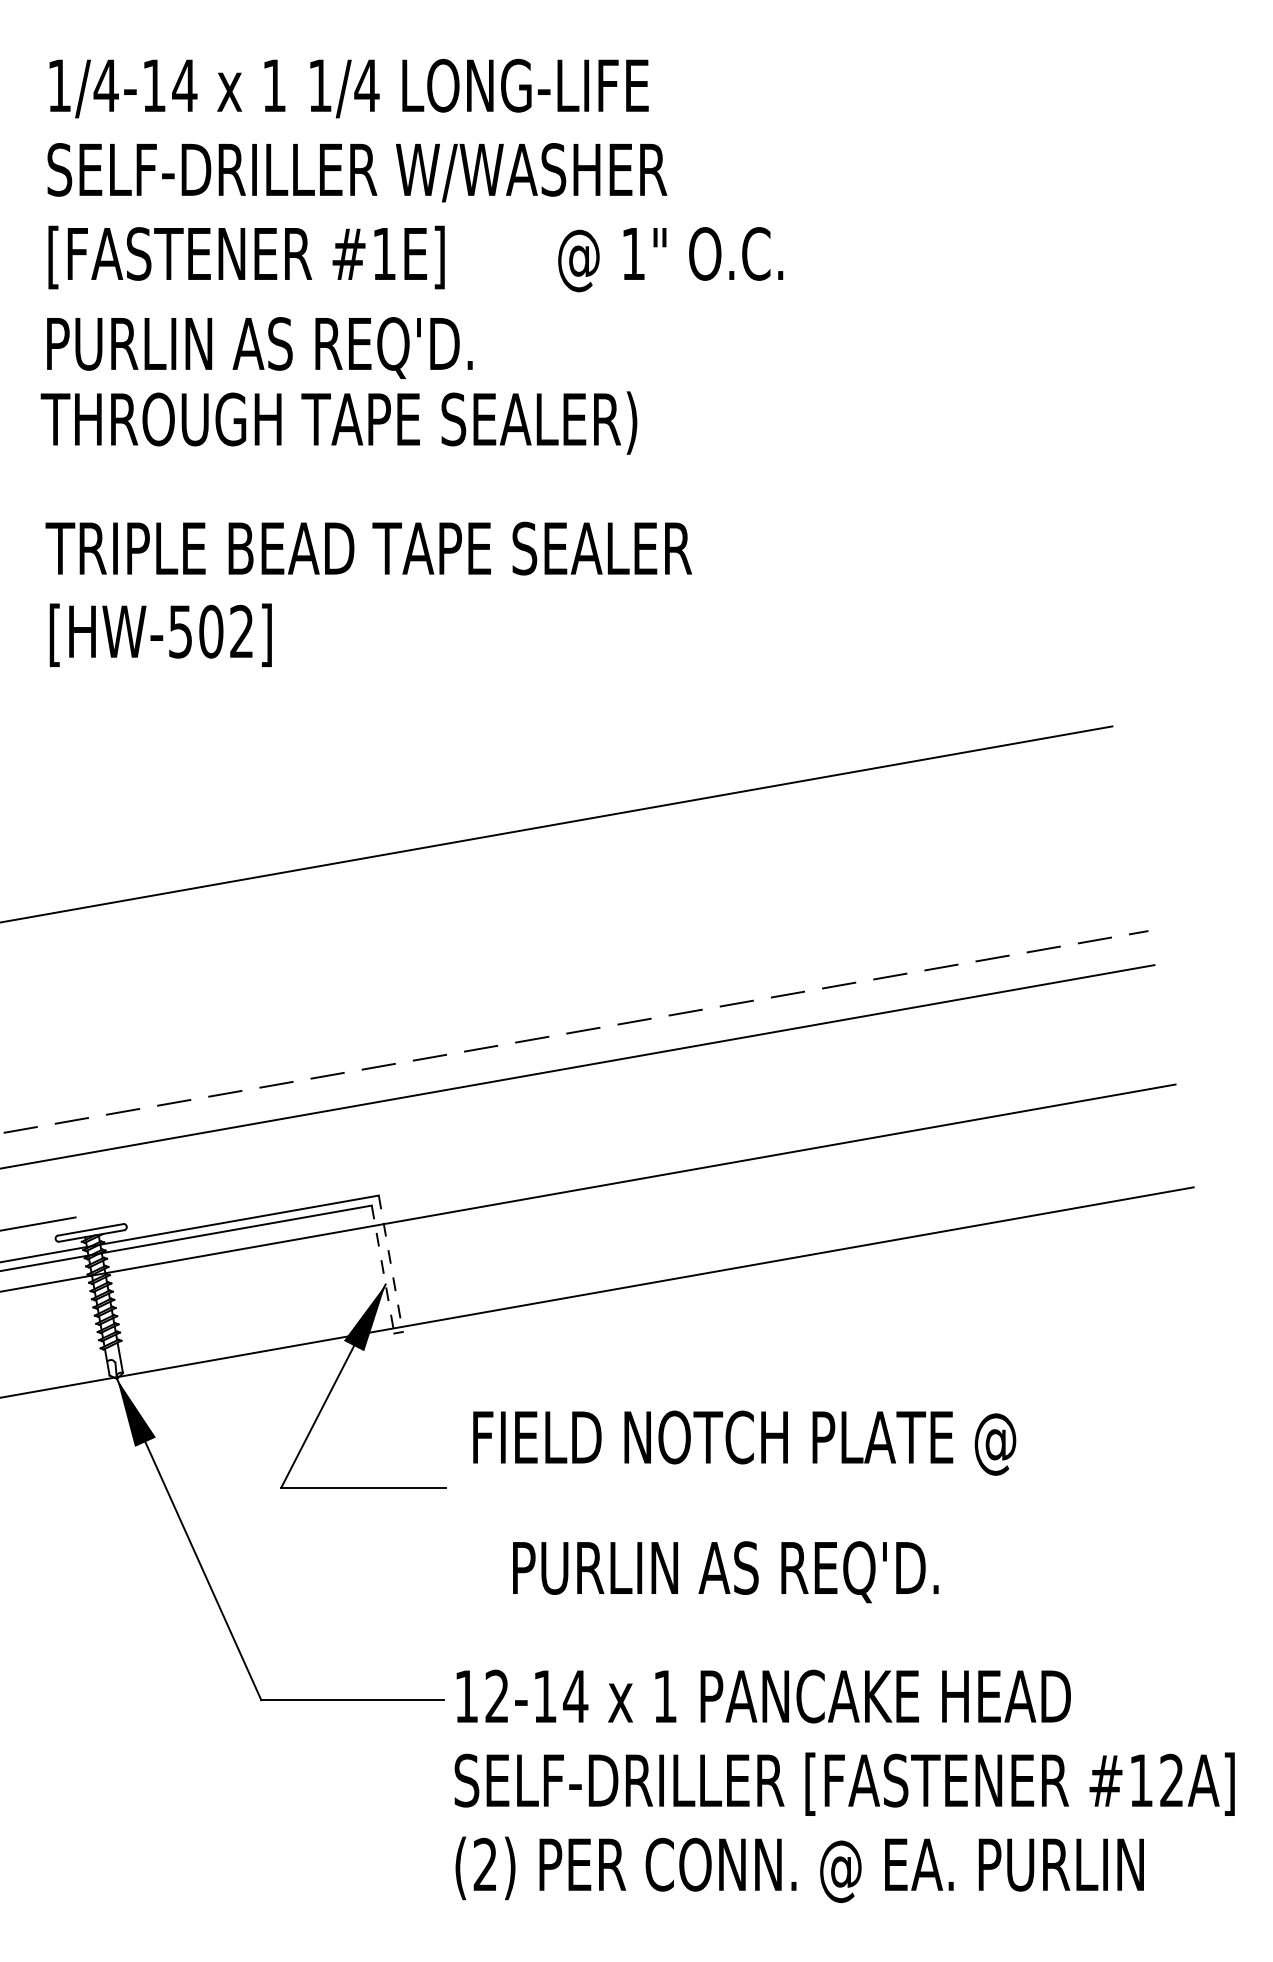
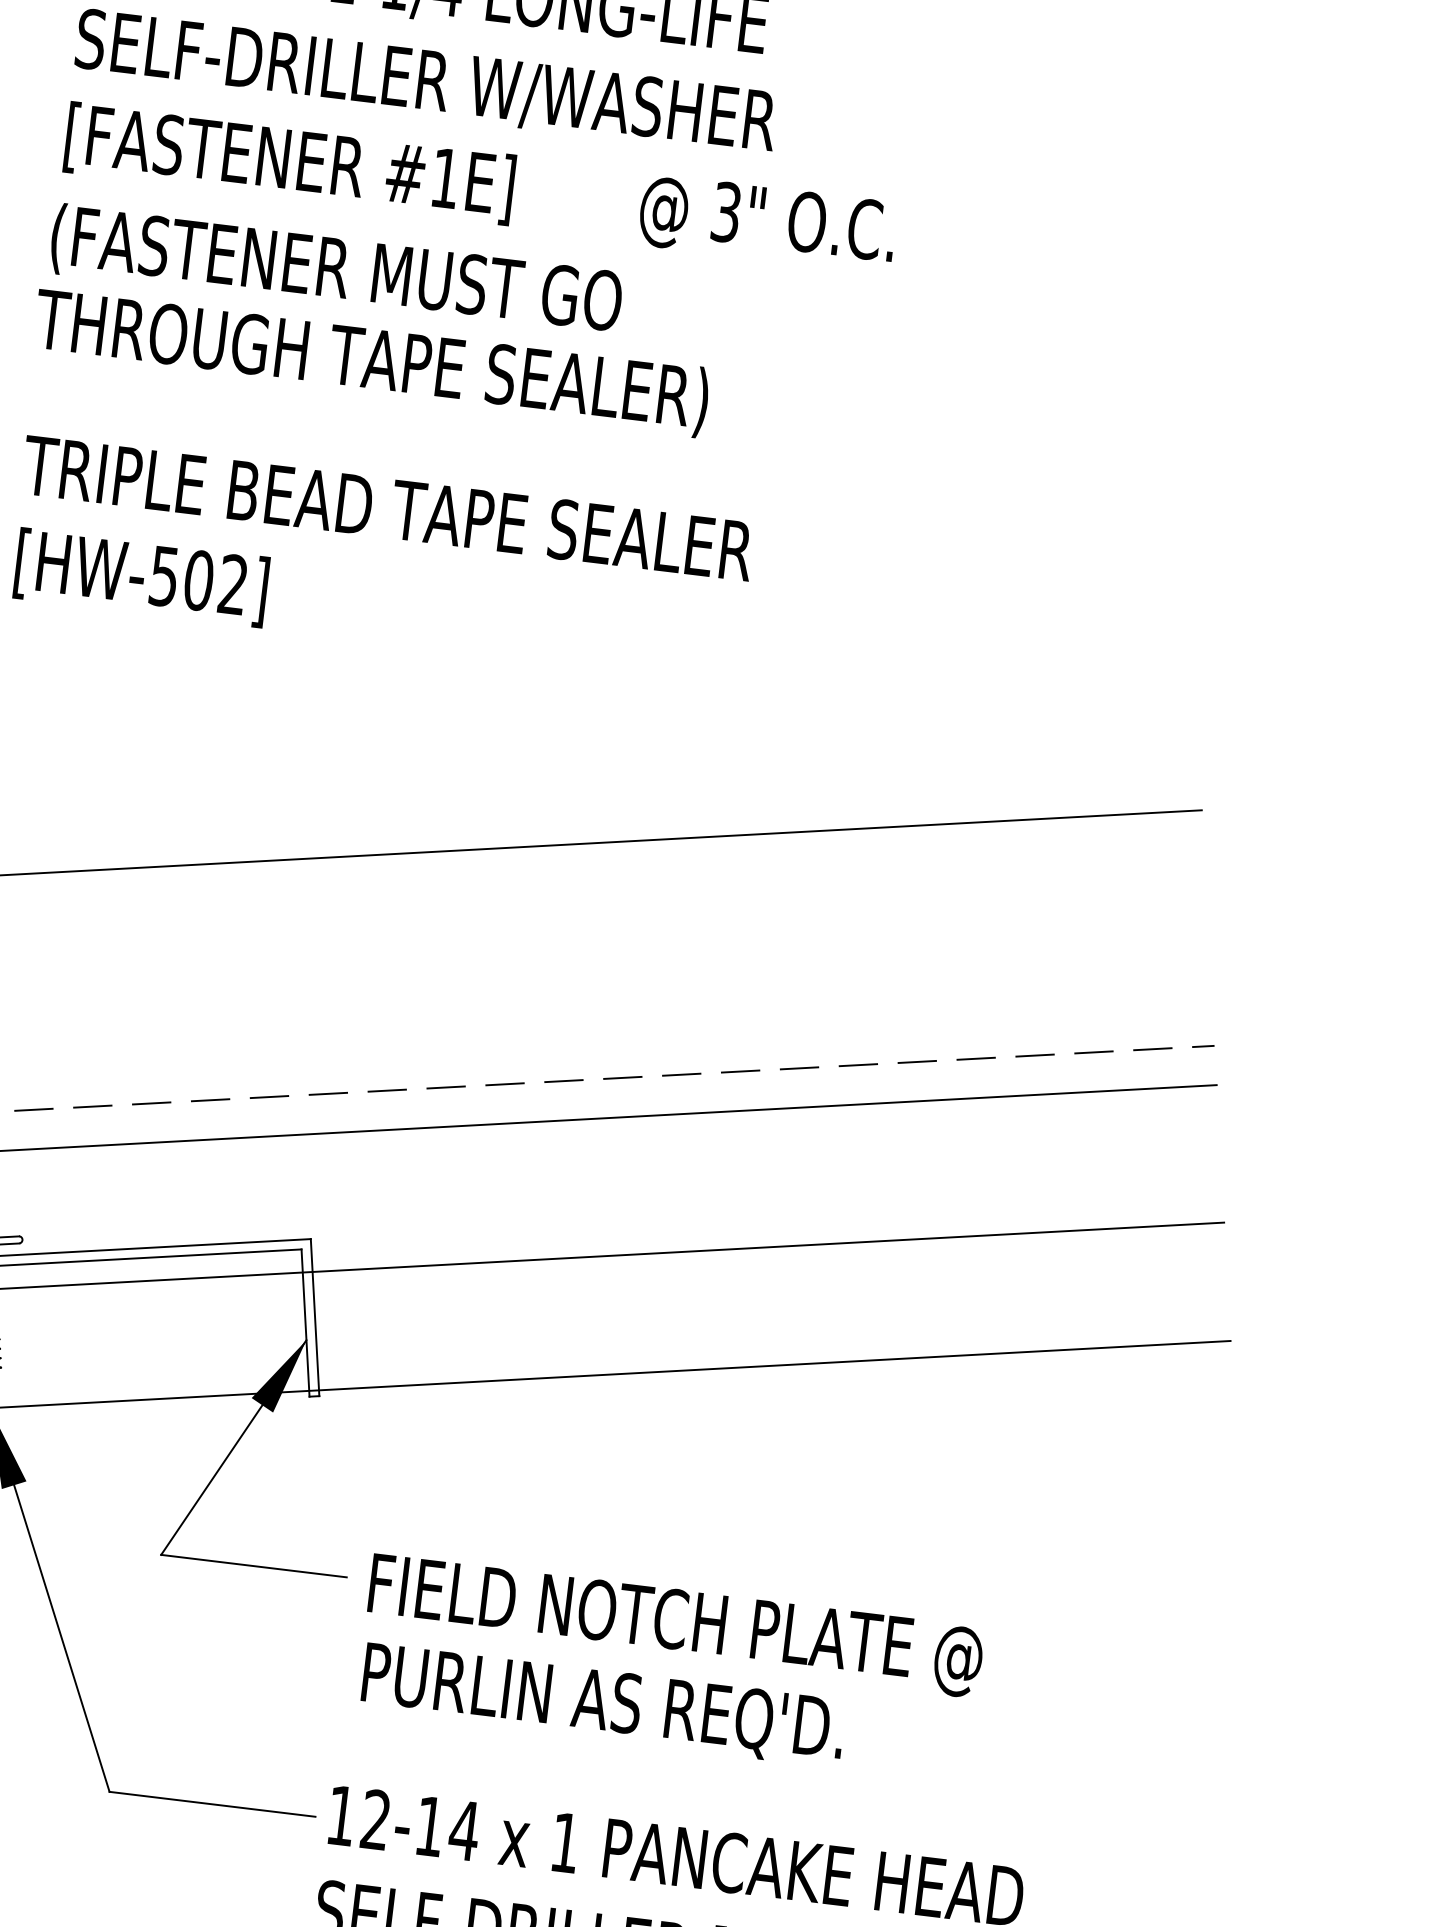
text: (633, 253) -> (726, 211), 1" -> 3"
text: (298, 347) -> (336, 272), PURLIN AS REQ'D. -> (FASTENER MUST GO
line: (390, 1264) -> (314, 1318), dashed -> solid
line: (383, 1269) -> (306, 1323), dashed -> solid
text: (744, 1442) -> (675, 1625), moved
text: (725, 1572) -> (602, 1705), moved

